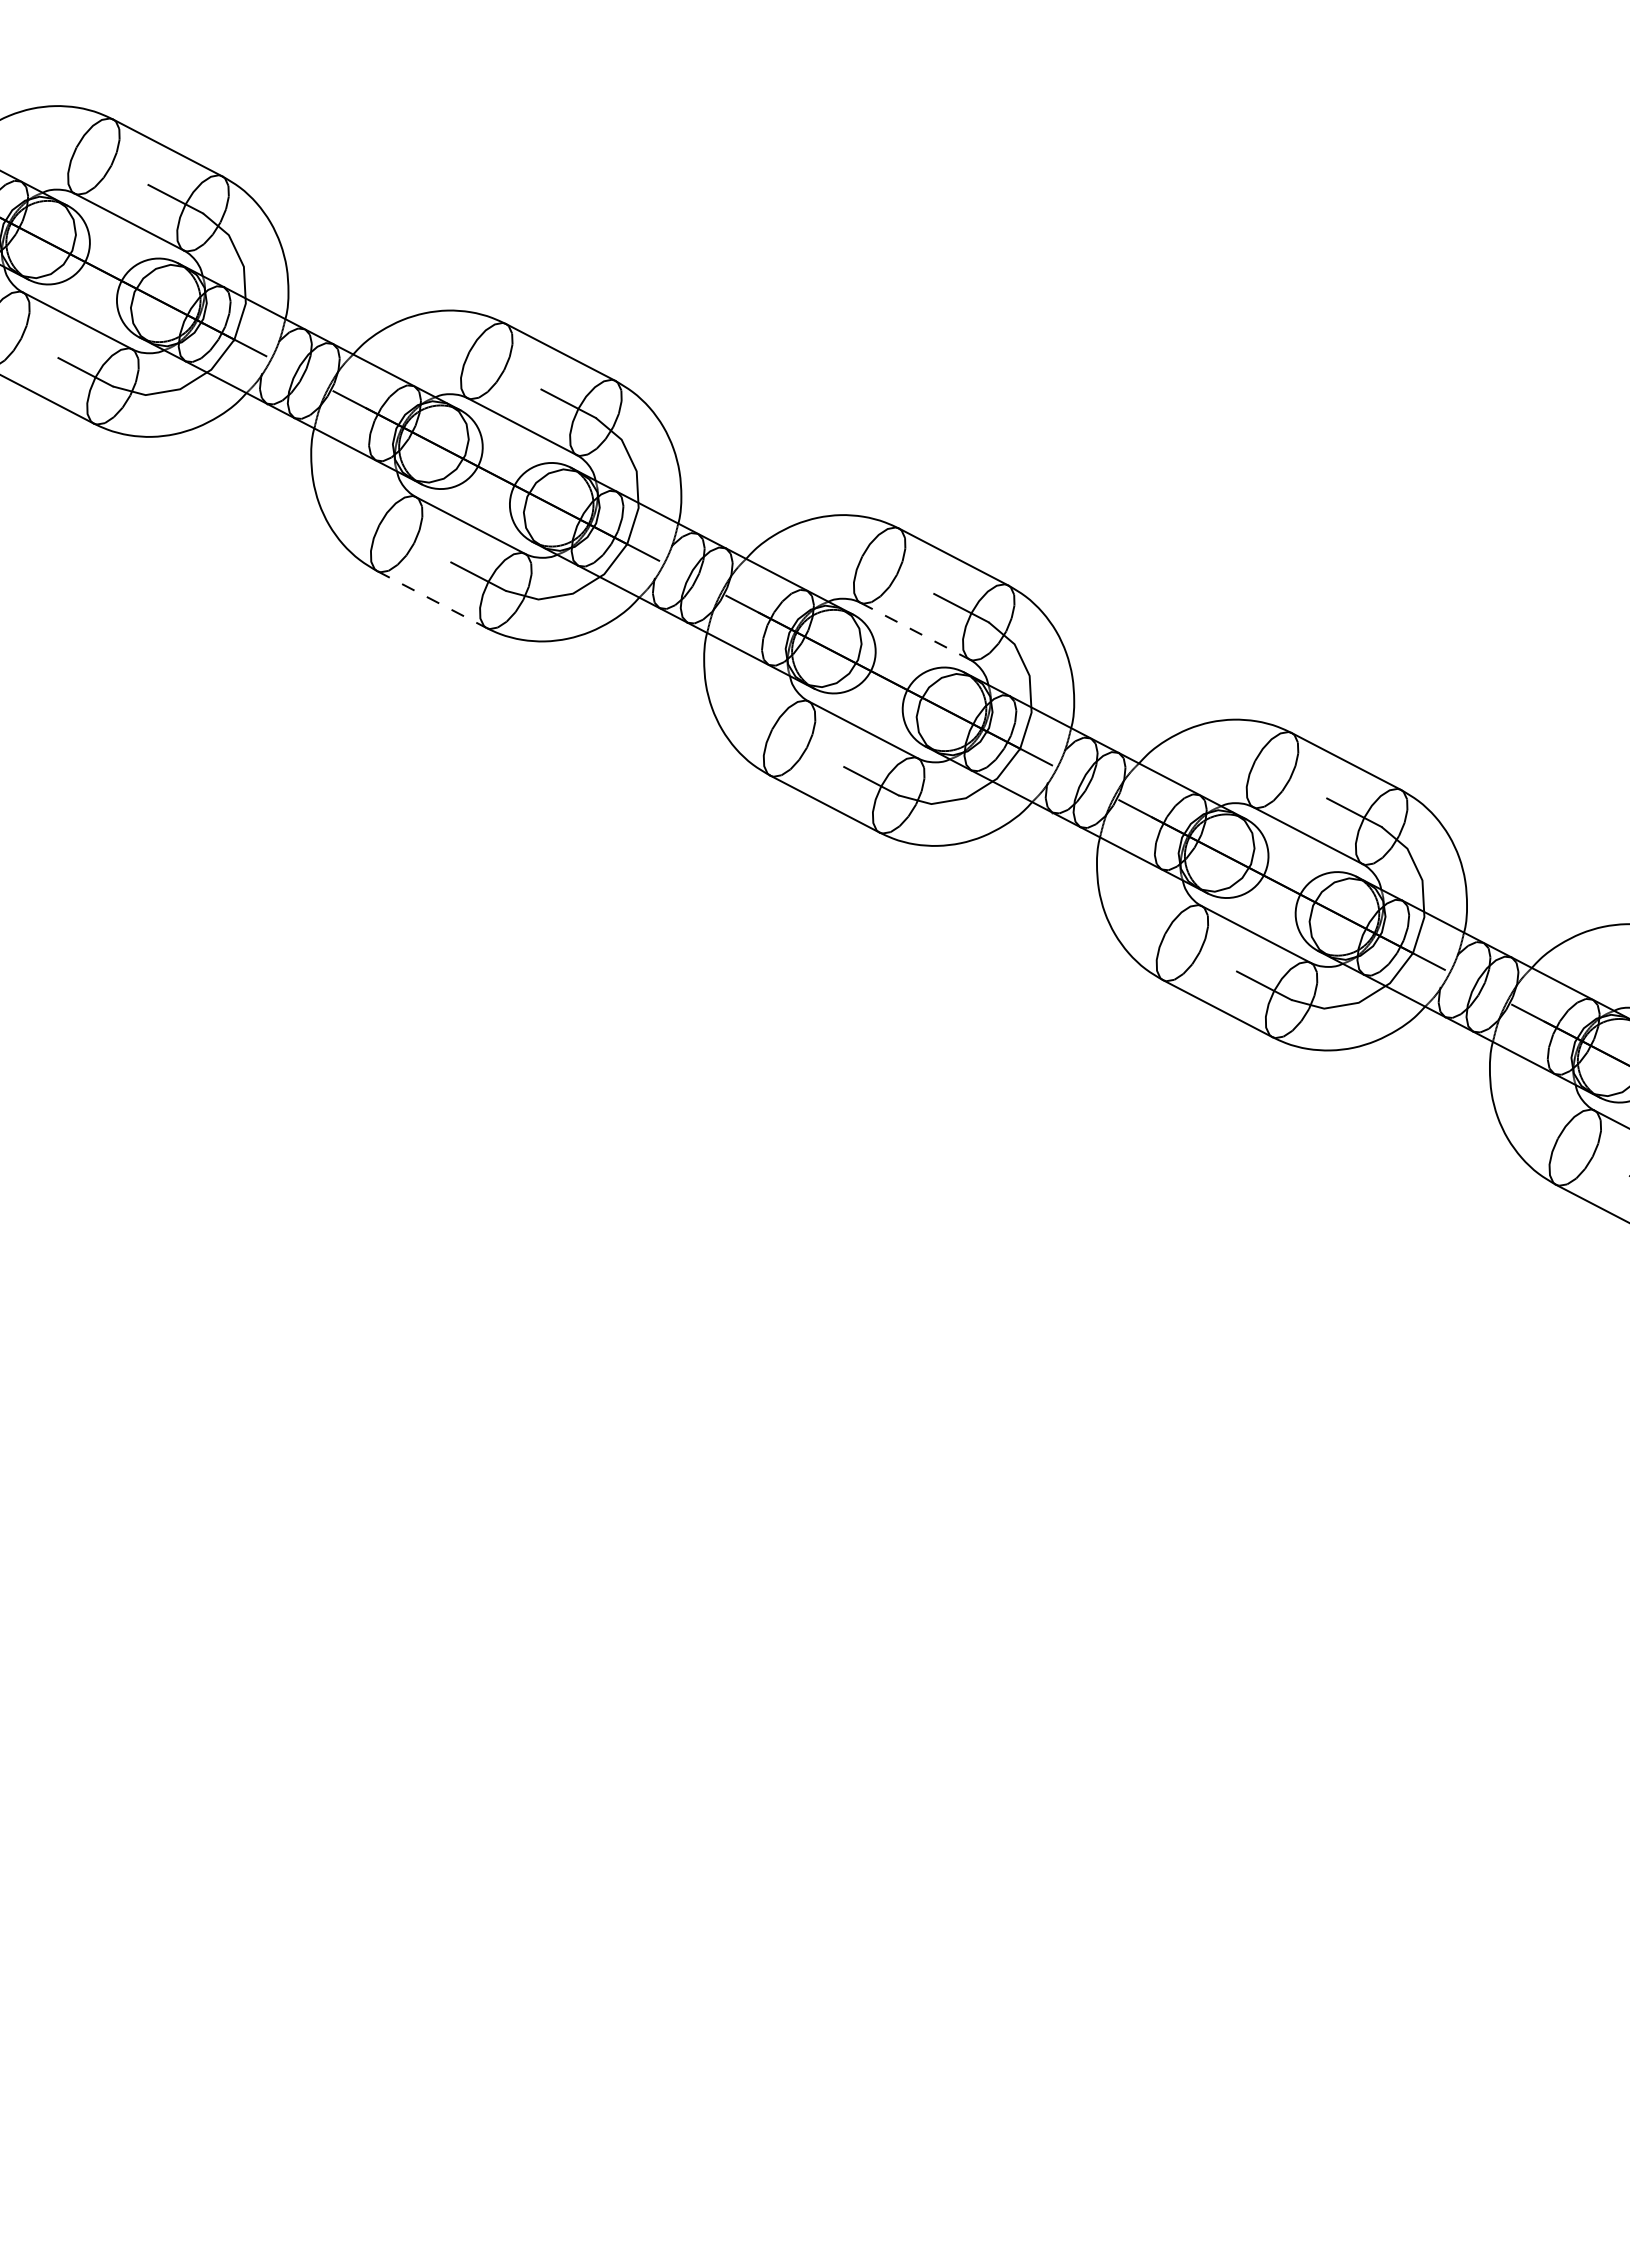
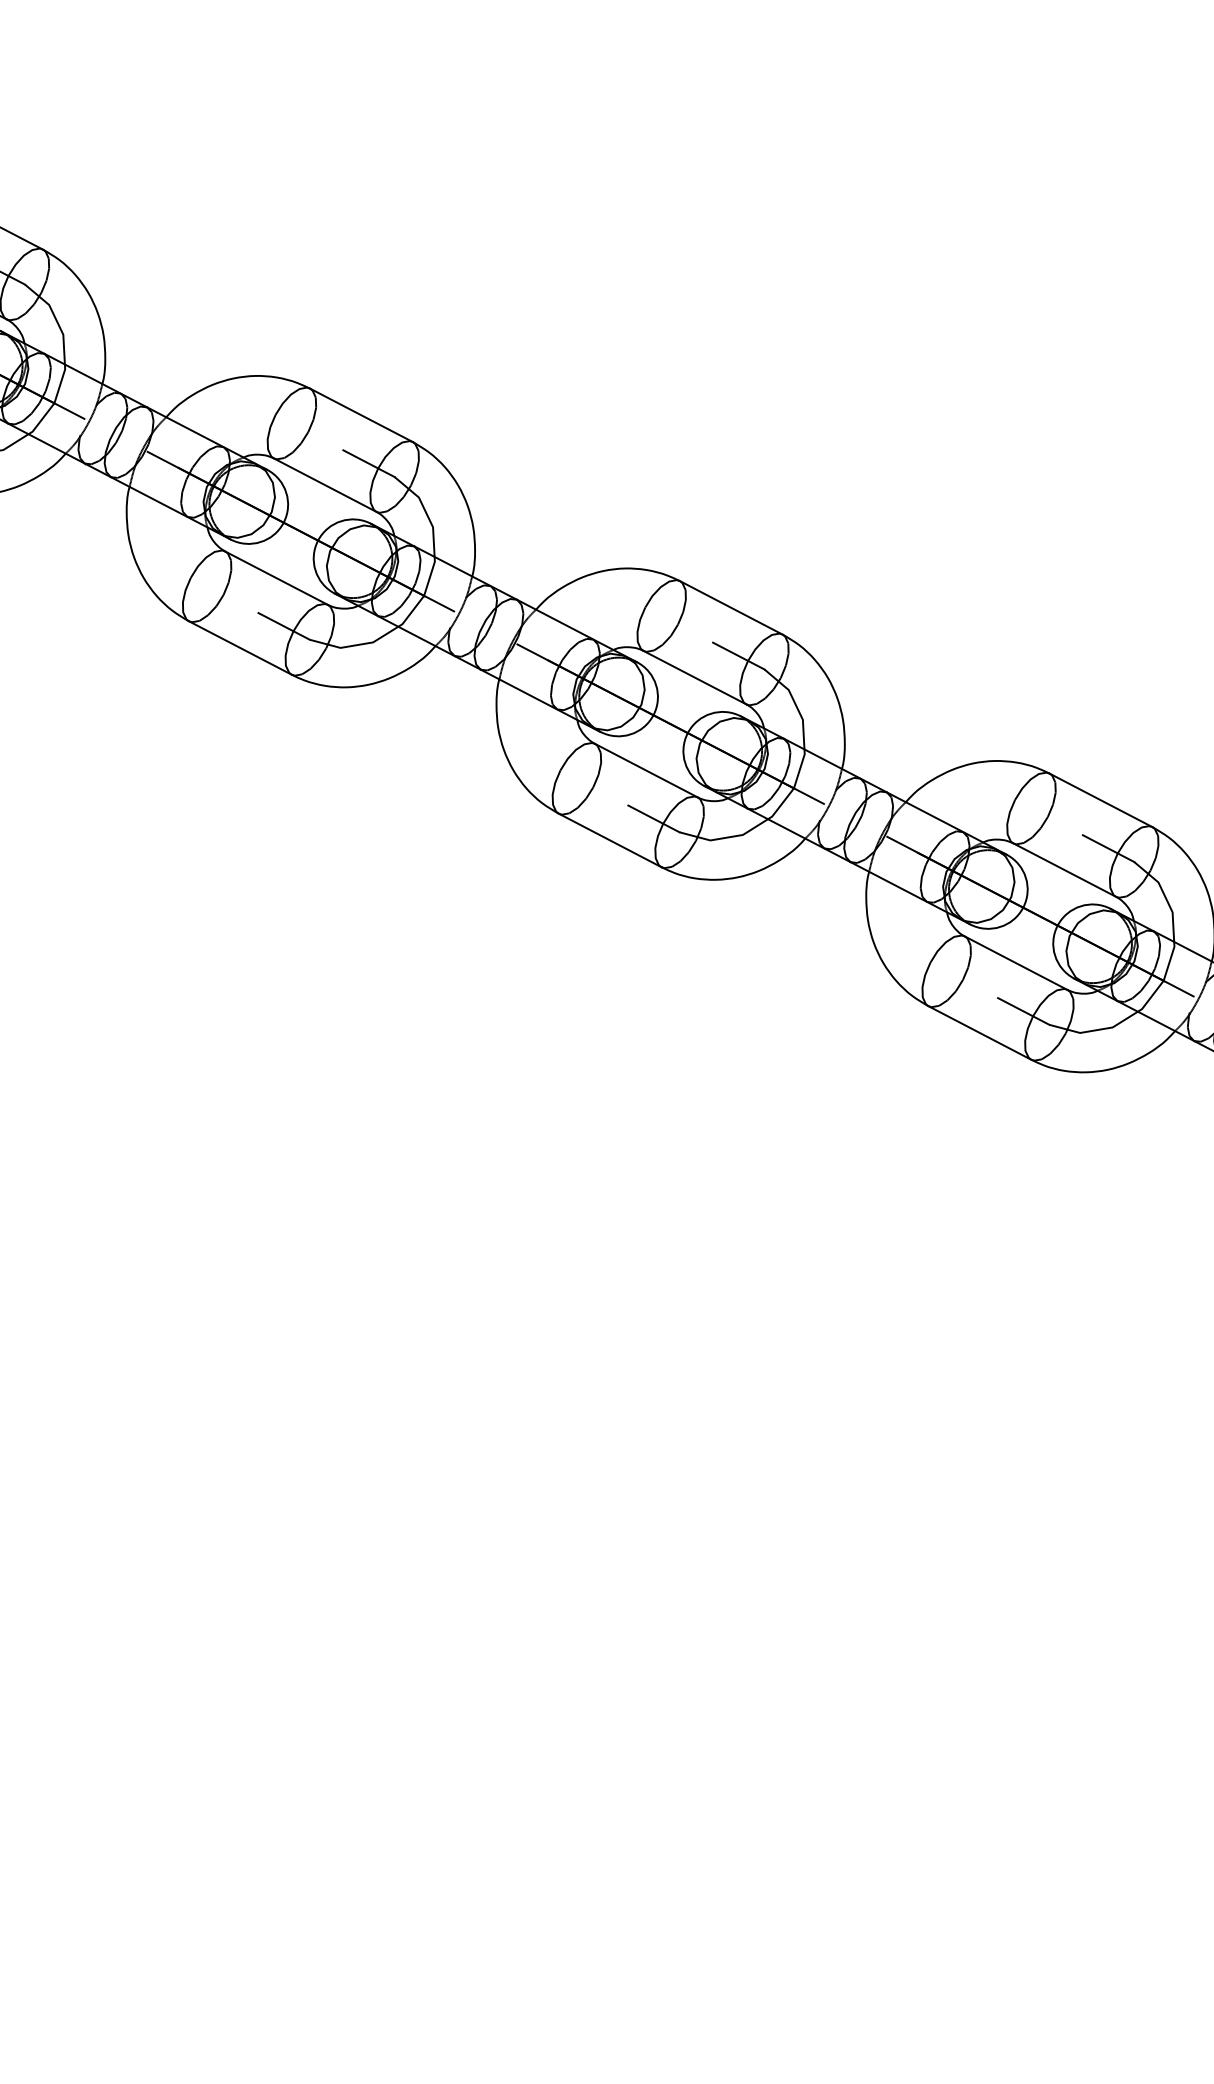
line: (432, 599) -> (240, 647), dashed -> solid
line: (915, 631) -> (695, 678), dashed -> solid

